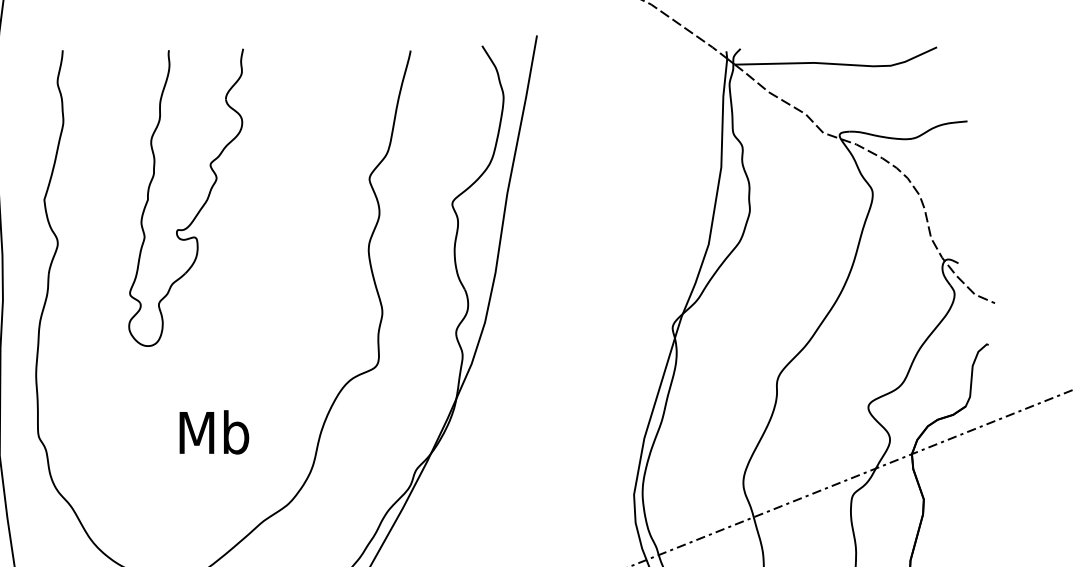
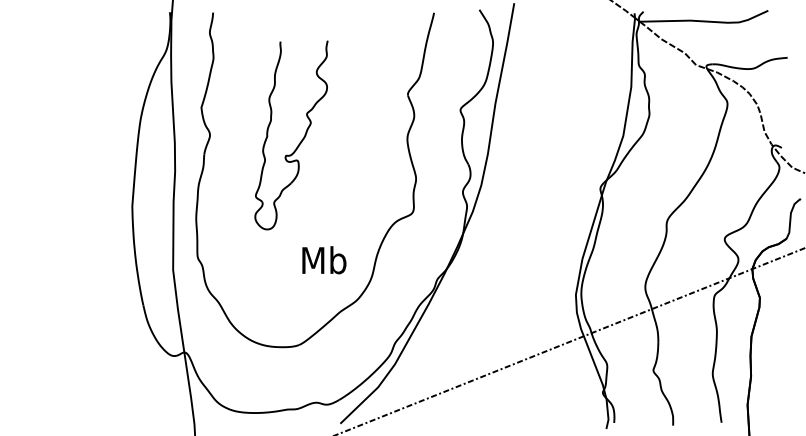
part: (198, 209) -> (299, 142), moved
text: (214, 432) -> (324, 260), moved

